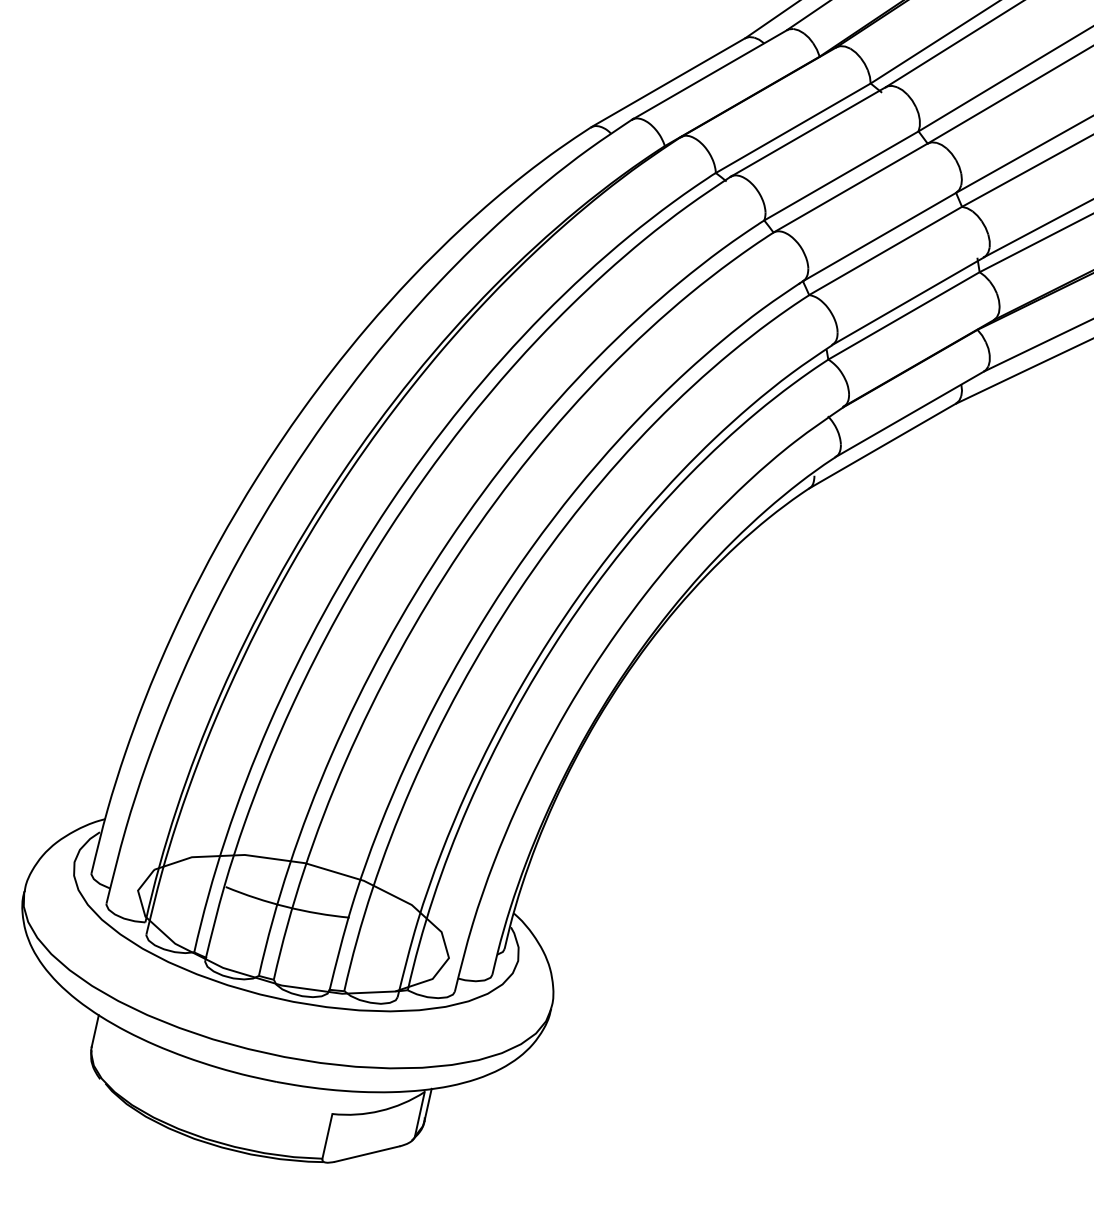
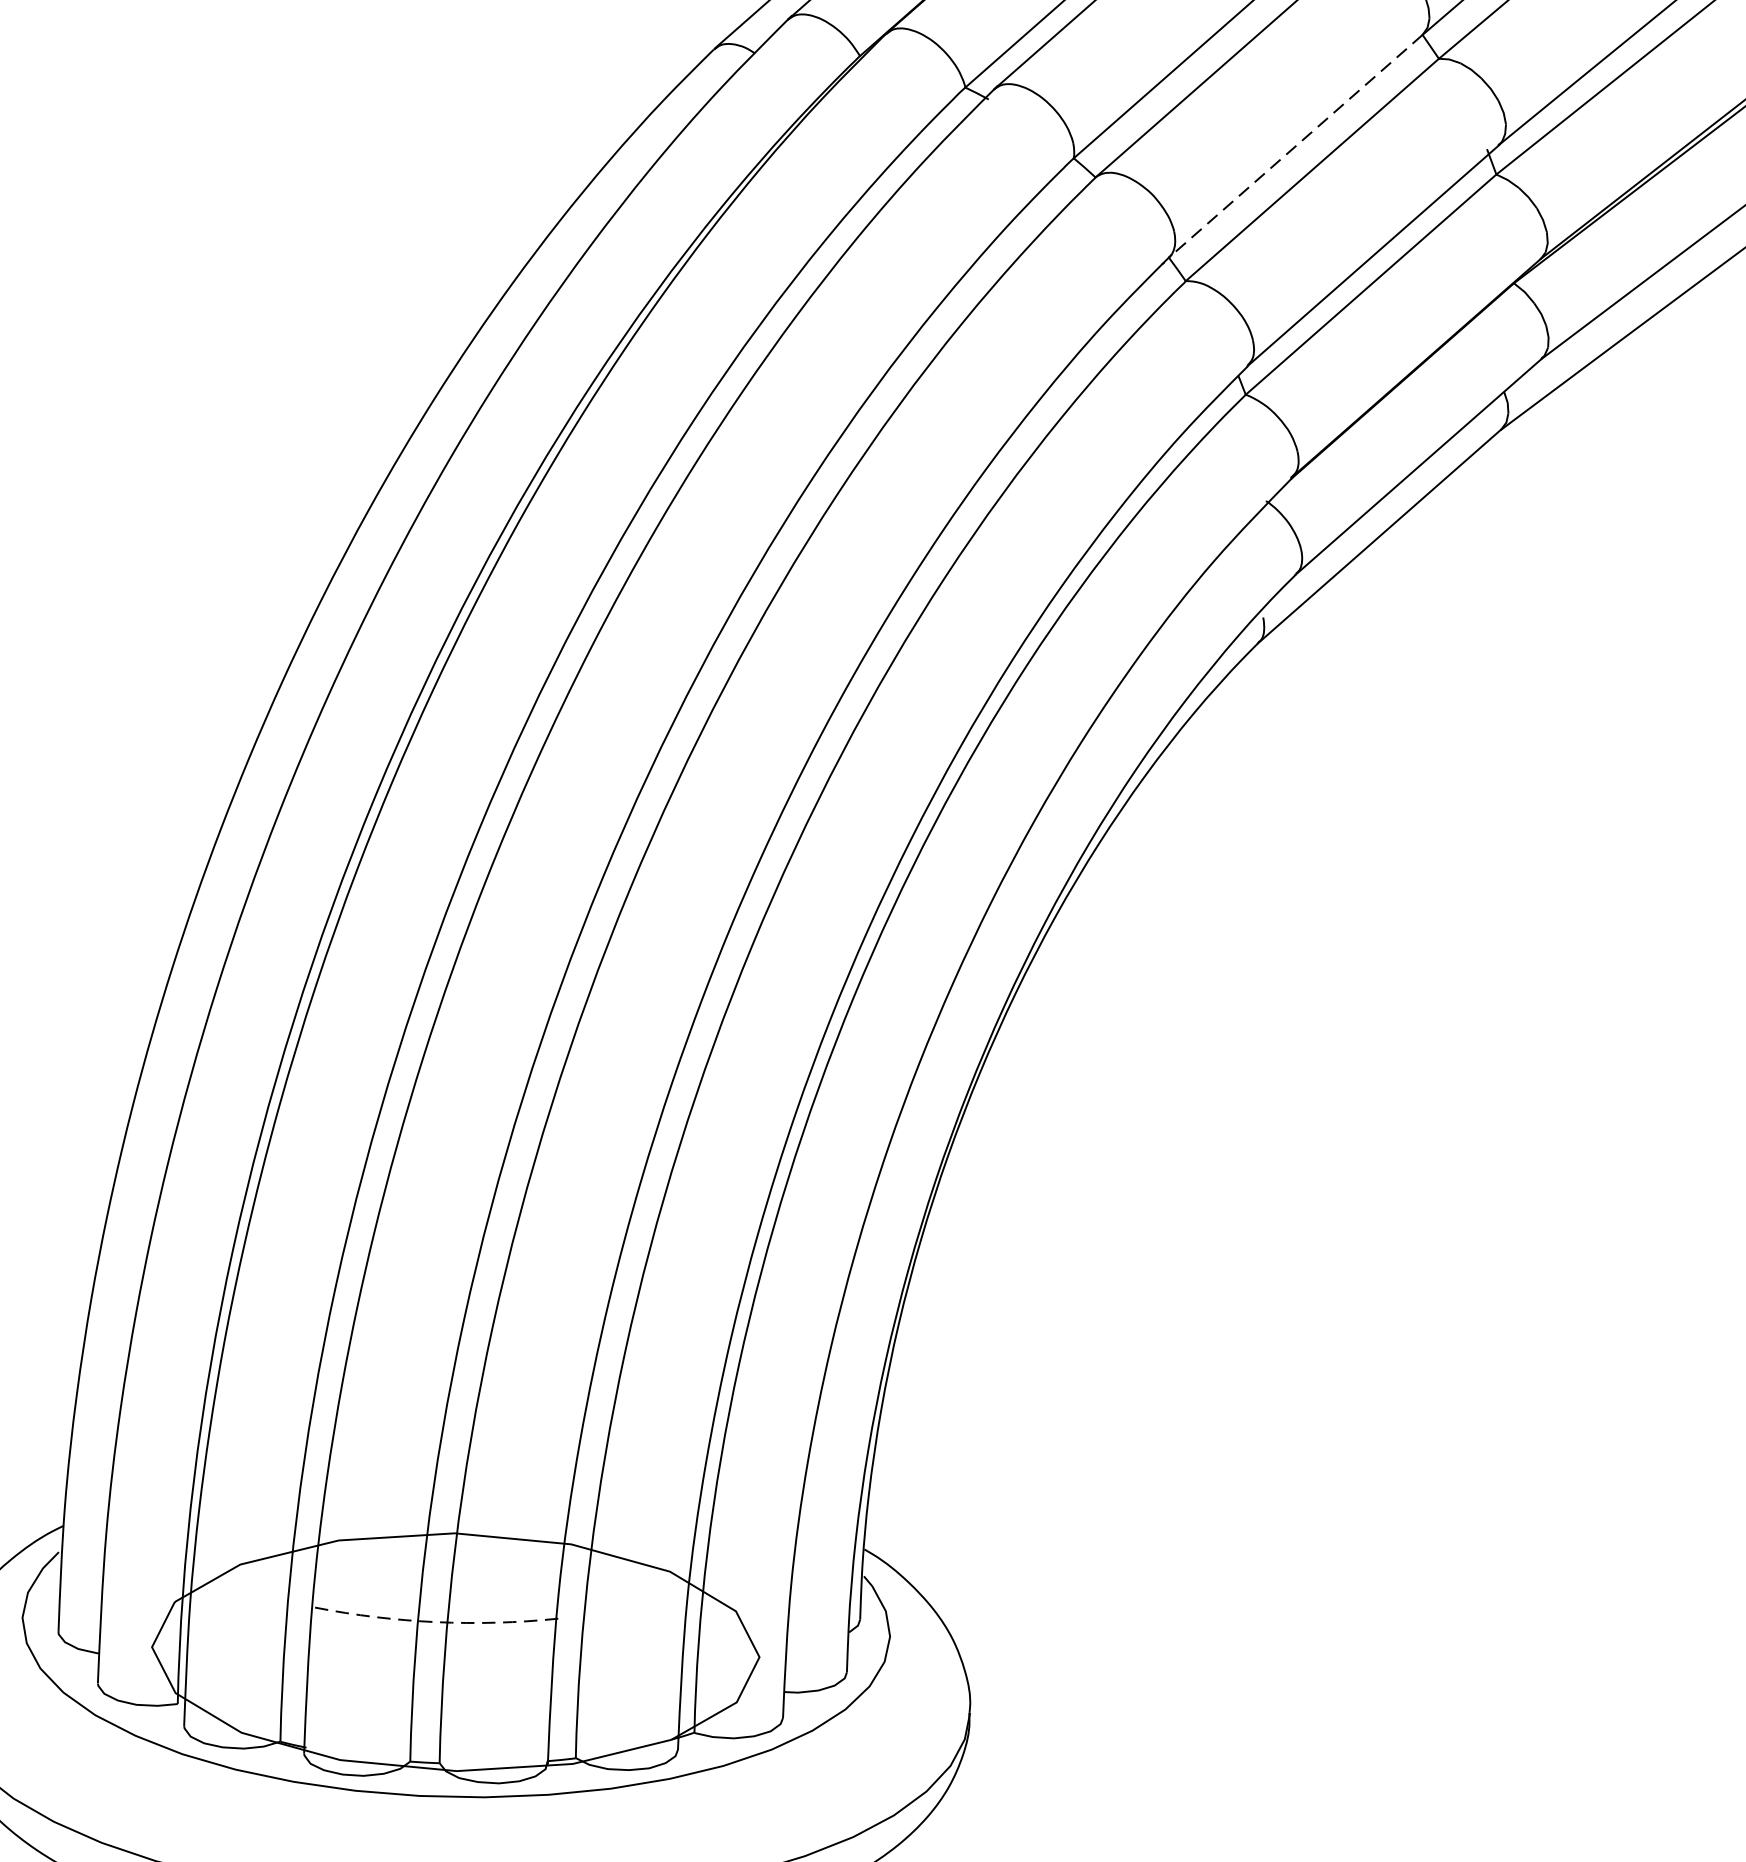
line: (879, 237) -> (1295, 147), solid -> dashed
arc: (286, 906) -> (435, 1621), solid -> dashed

